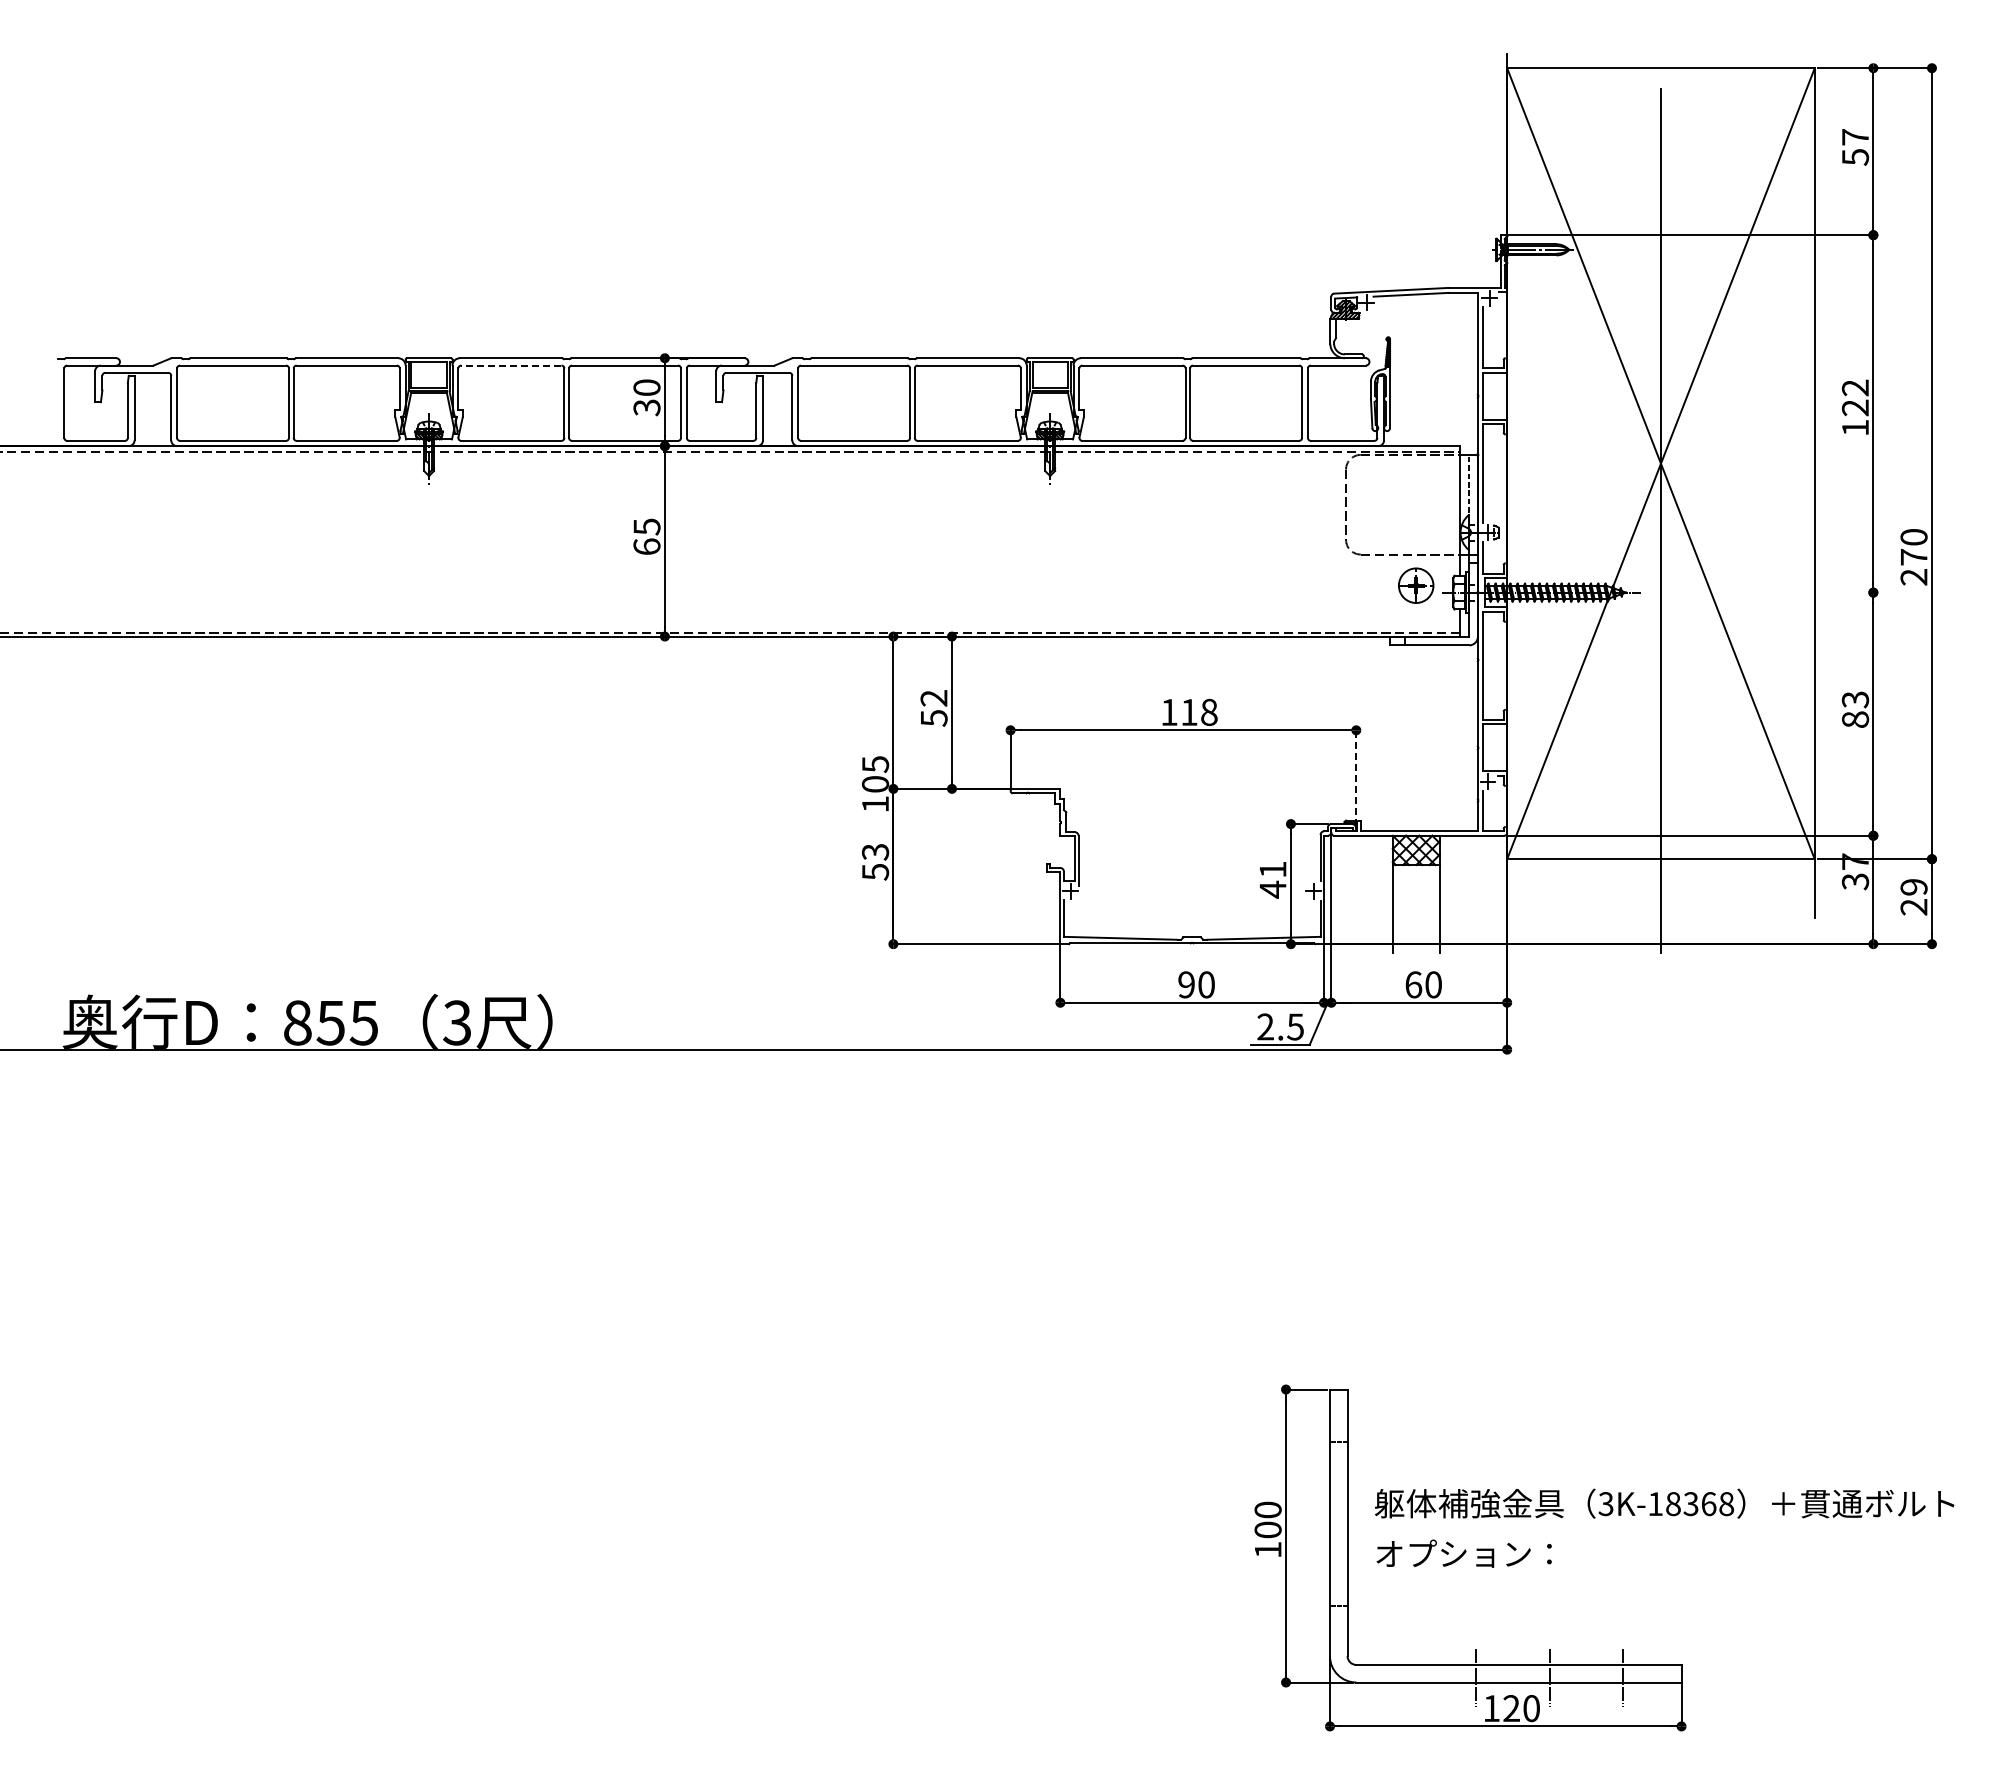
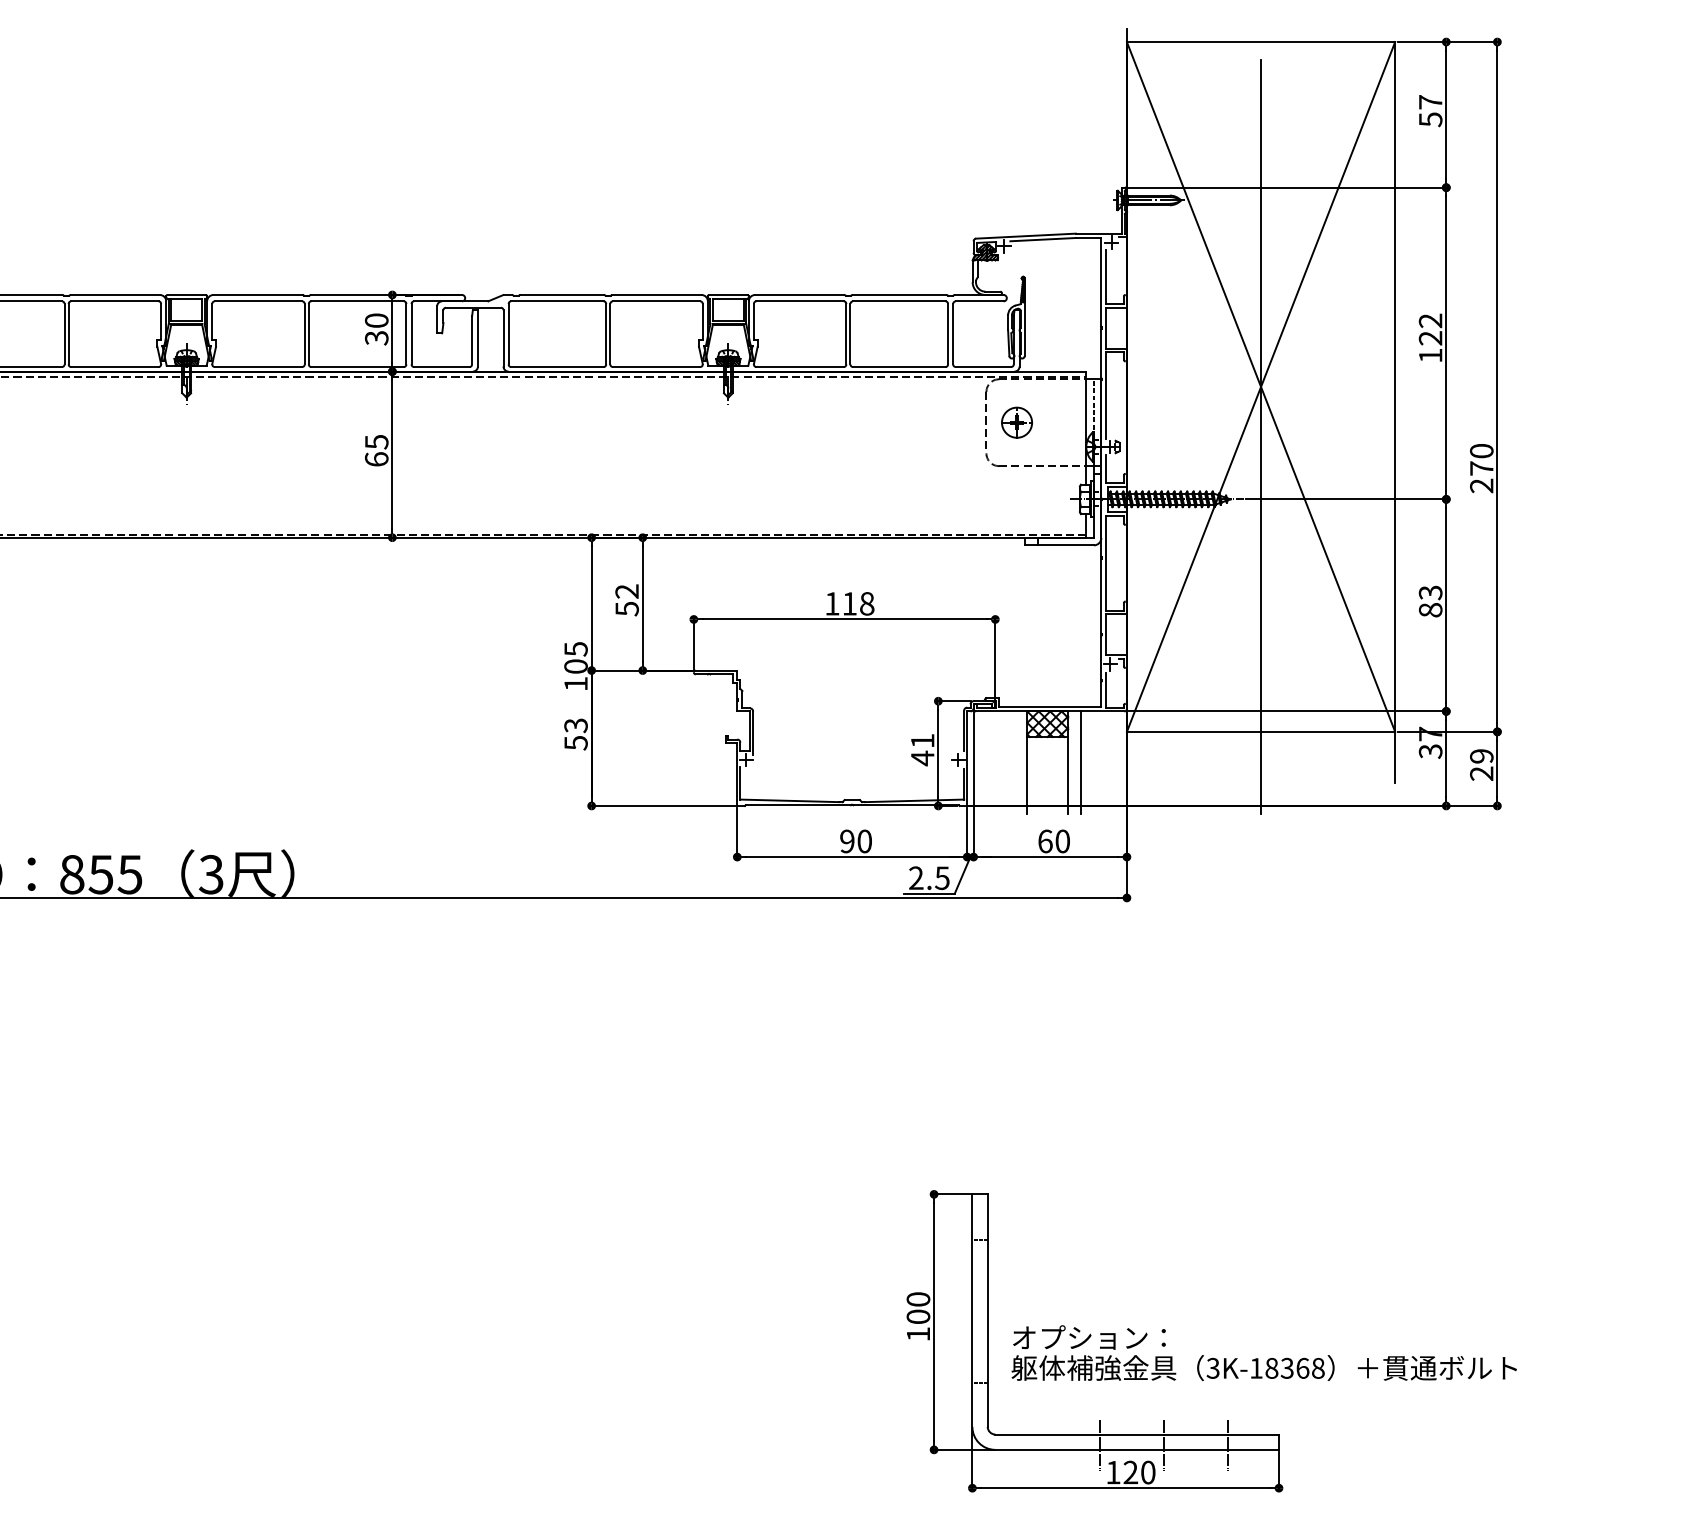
line: (510, 365) -> (257, 301), dashed -> solid
part: (1416, 585) -> (1017, 422), moved
line: (1759, 592) -> (1346, 499), added
line: (1356, 775) -> (995, 658), dashed -> solid
line: (1454, 893) -> (1080, 761), added
text: (1664, 1503) -> (1264, 1367), moved

